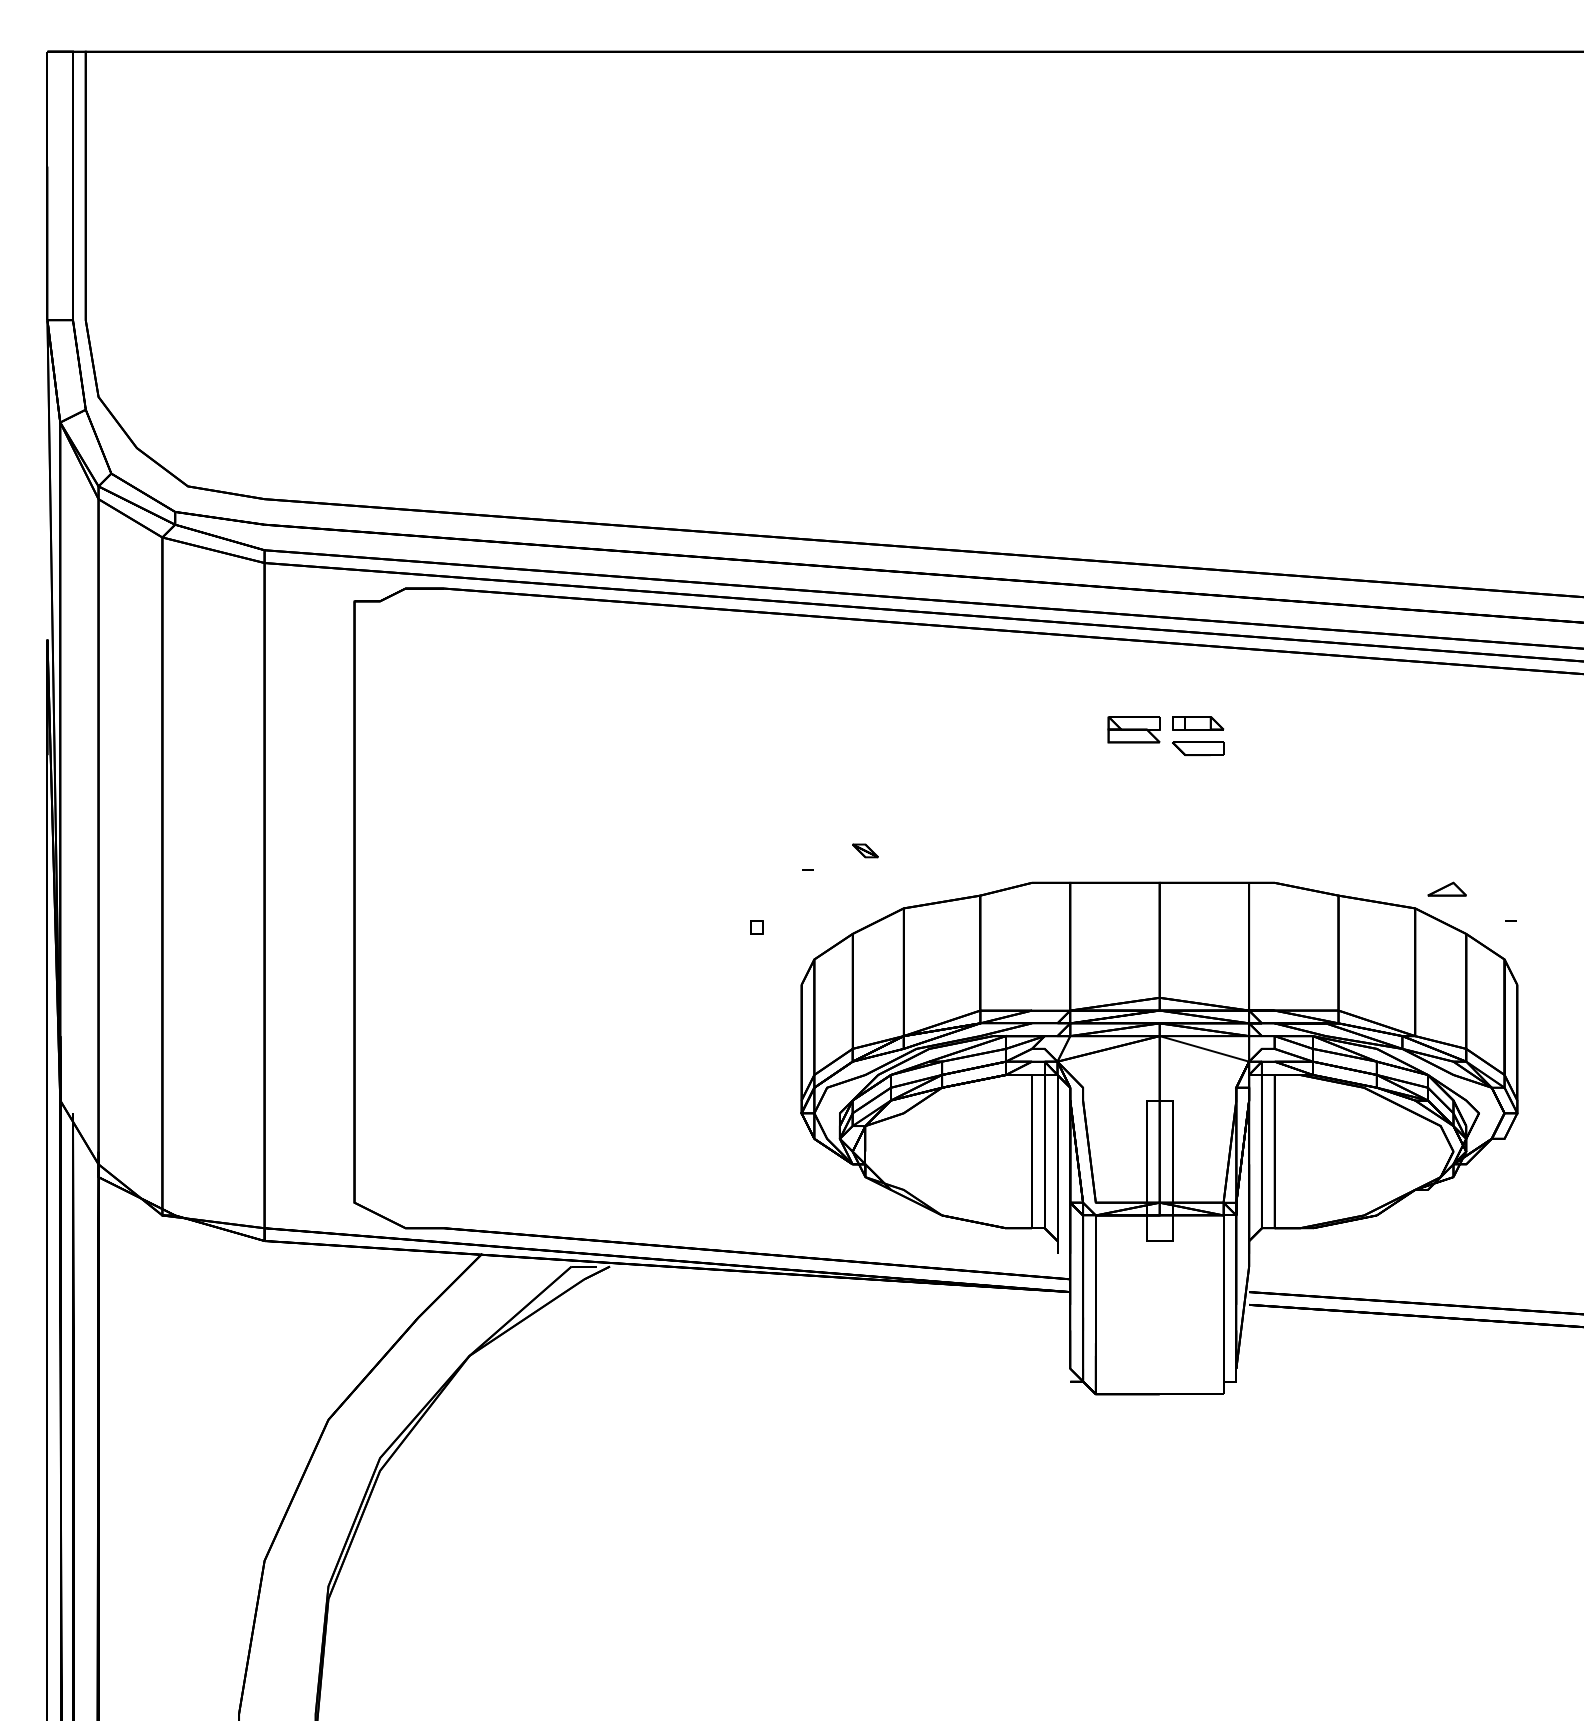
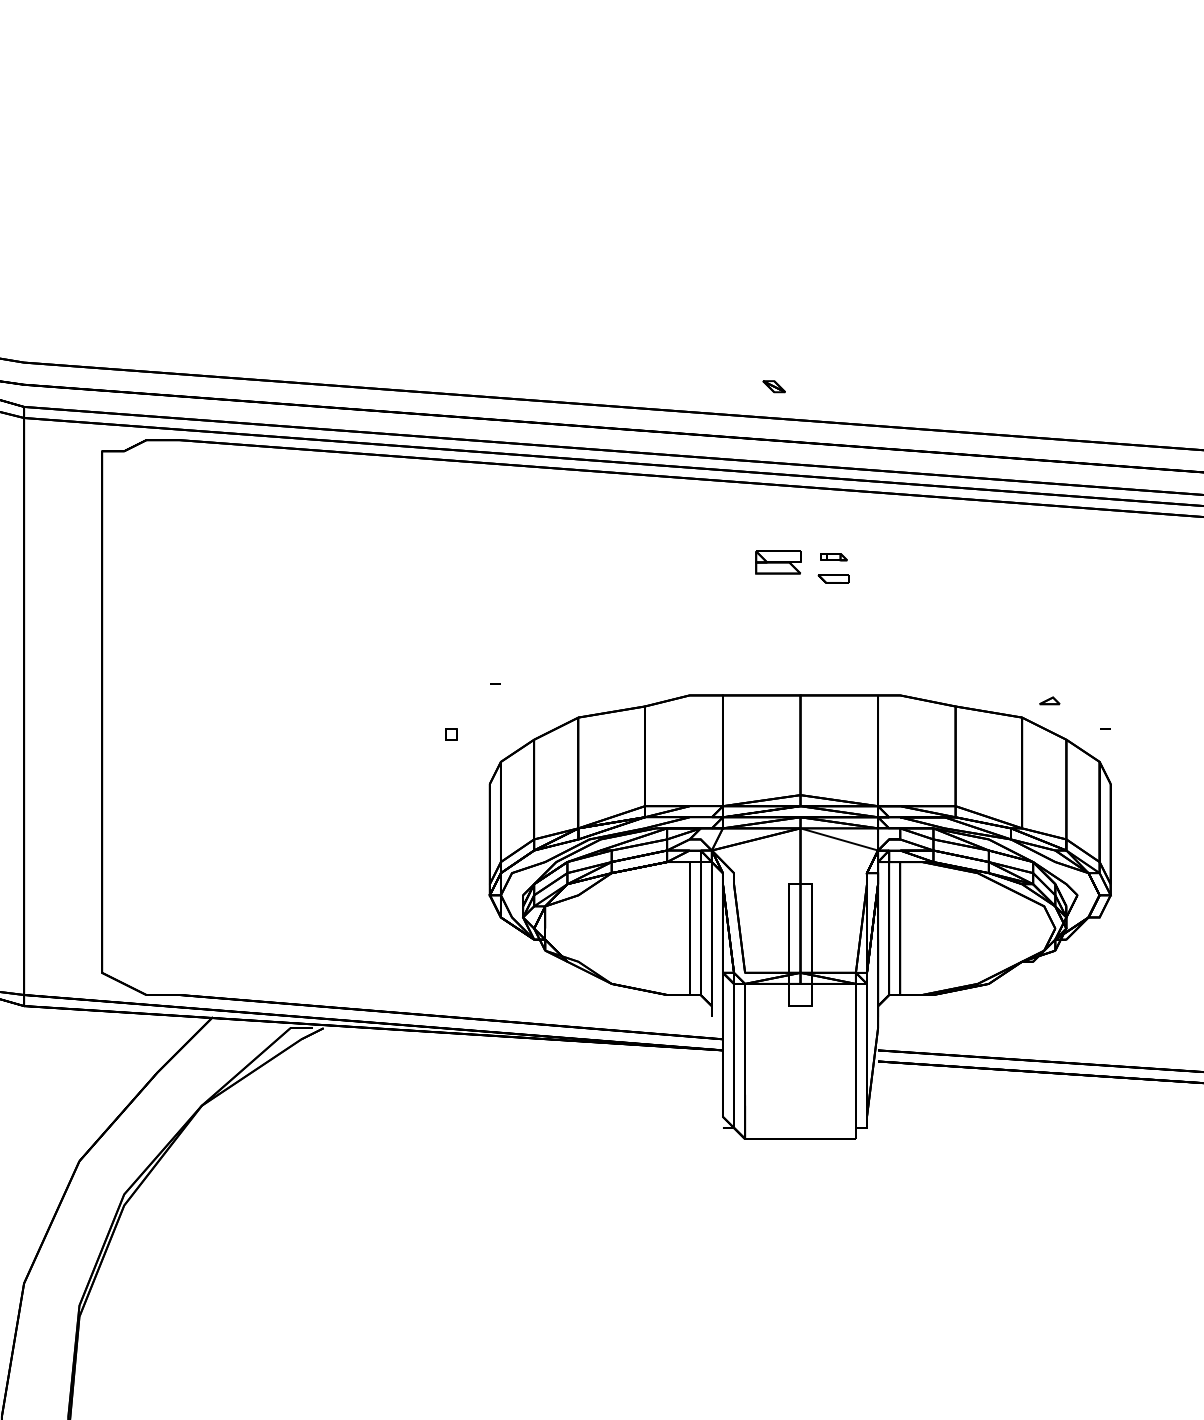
part: (1198, 723) -> (834, 557), size x0.6
part: (1198, 748) -> (834, 578), size x0.7
part: (865, 850) -> (774, 386), moved
part: (1446, 888) -> (1049, 700), size x0.6

